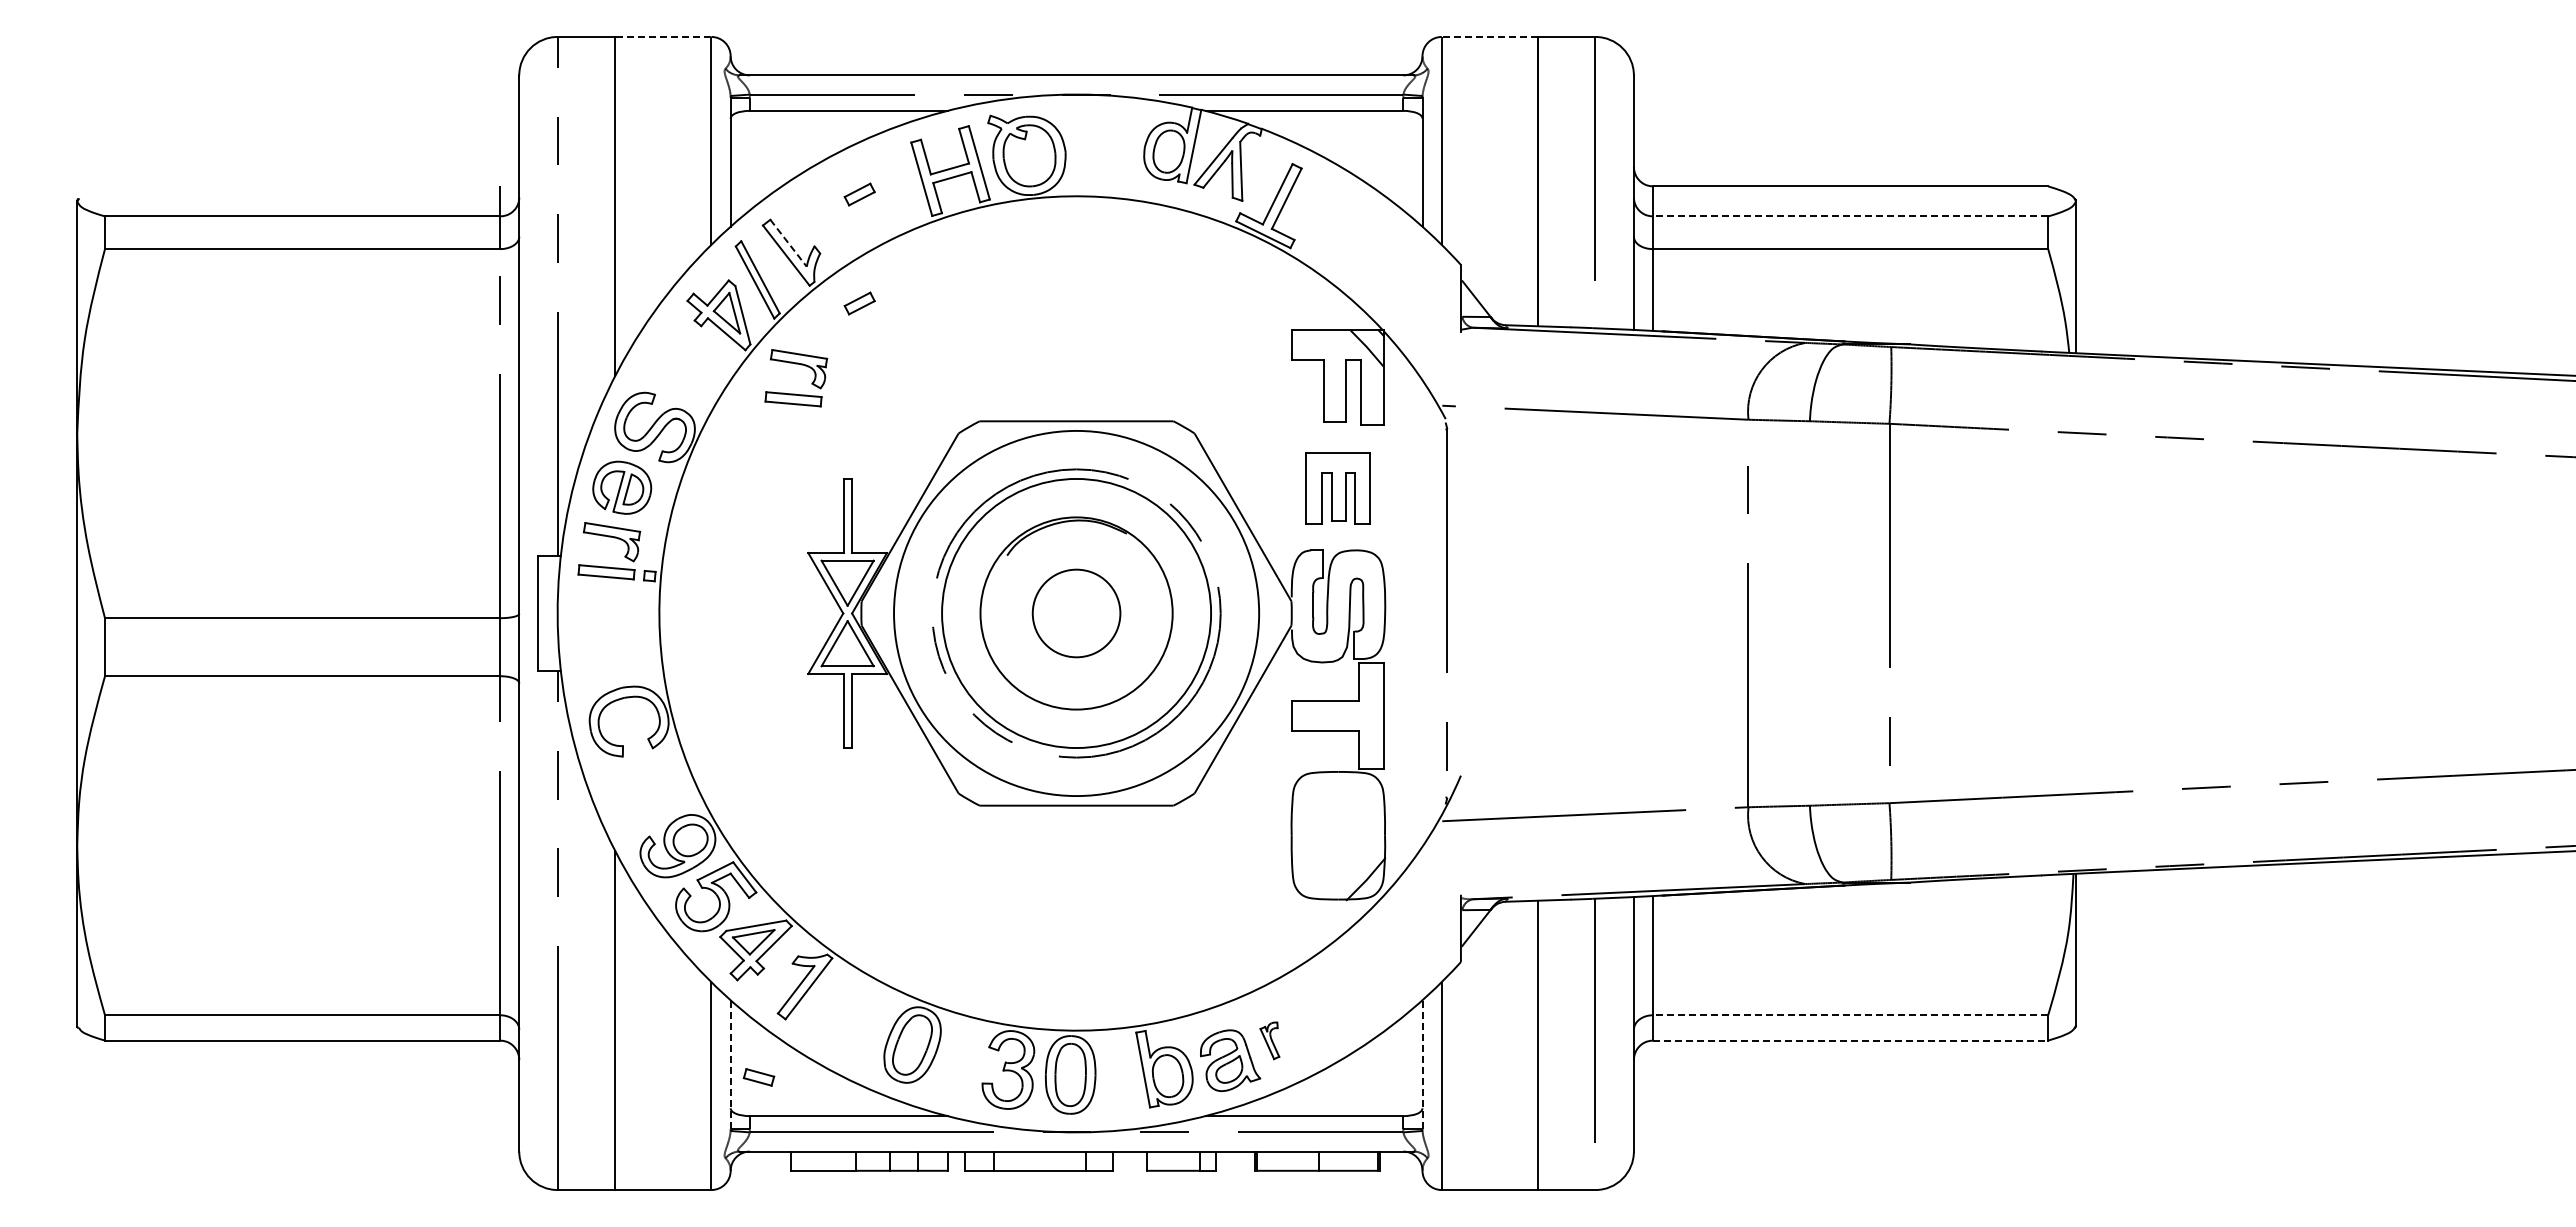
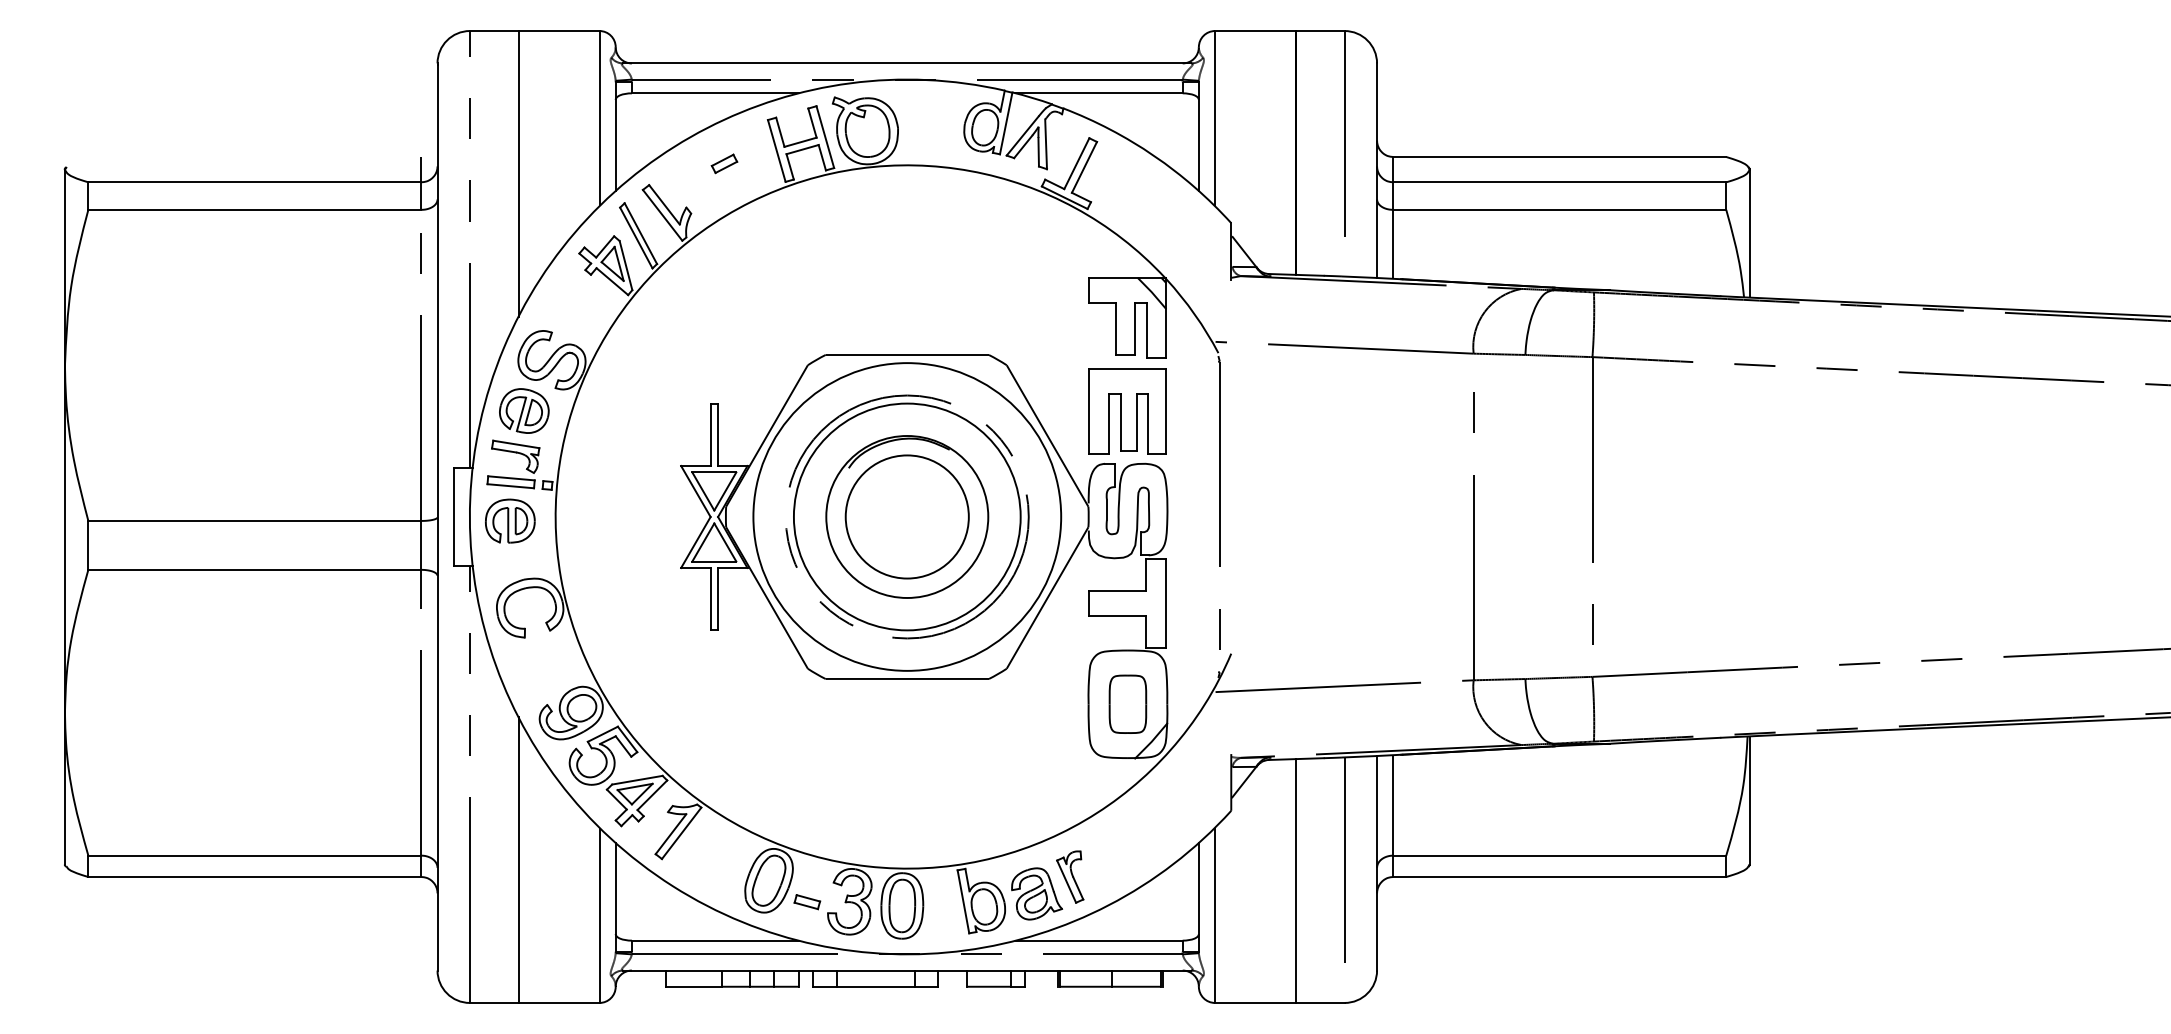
line: (662, 36) -> (558, 30), dashed -> solid
line: (1489, 36) -> (1255, 30), dashed -> solid
line: (1850, 216) -> (1559, 182), dashed -> solid
line: (788, 243) -> (664, 205), dashed -> solid
part: (859, 303) -> (724, 255), removed
part: (801, 365) -> (675, 307), removed
part: (1337, 488) -> (1127, 411), size x1.43
circle: (1076, 613) -> (907, 517), size x1.67
part: (605, 617) -> (510, 520), added
part: (1337, 835) -> (1127, 704), added
line: (1850, 1015) -> (1559, 855), dashed -> solid
part: (1269, 1040) -> (1069, 876), size x1.67
line: (1850, 1040) -> (1559, 876), dashed -> solid
line: (730, 1064) -> (615, 897), dashed -> solid
line: (1422, 1064) -> (1198, 897), dashed -> solid
part: (758, 1077) -> (806, 902), moved

